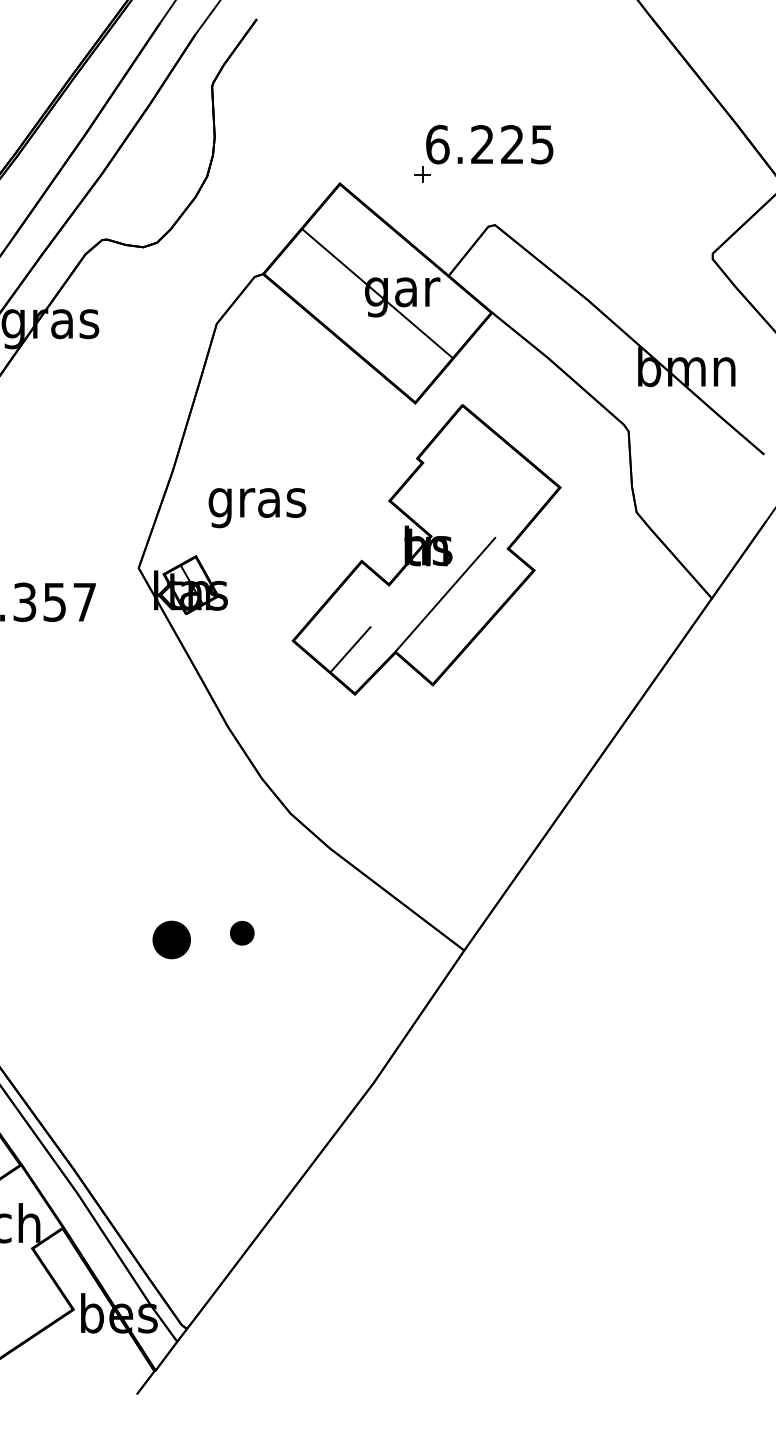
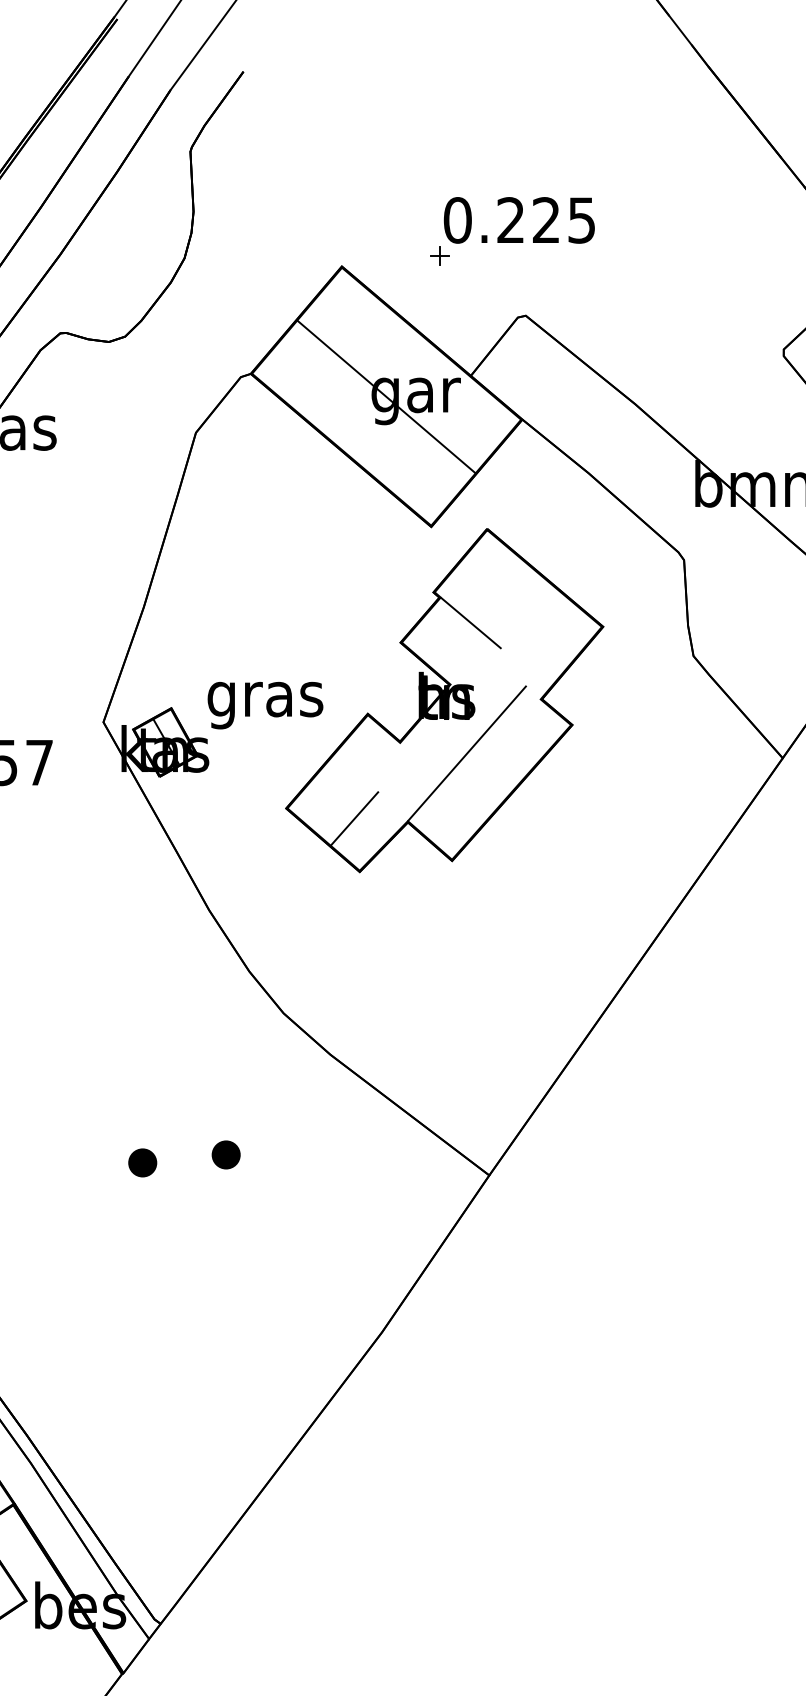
text: (437, 144) -> (457, 220), 6.225 -> 0.225
line: (448, 484) -> (470, 623), added
text: (257, 508) -> (265, 706), moved
part: (171, 939) -> (142, 1162), size x0.62

